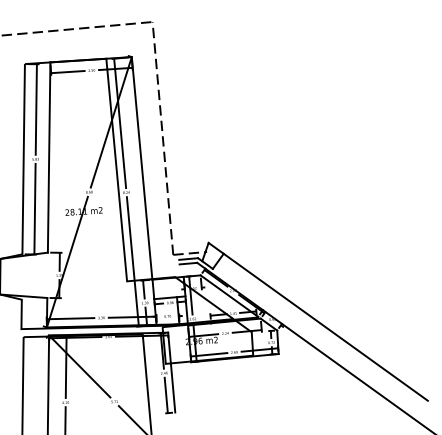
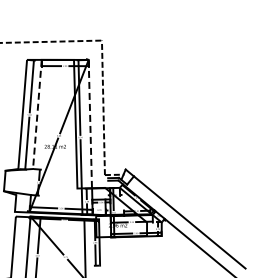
line: (49, 157) -> (37, 114), solid -> dashed
line: (142, 168) -> (90, 124), solid -> dashed

